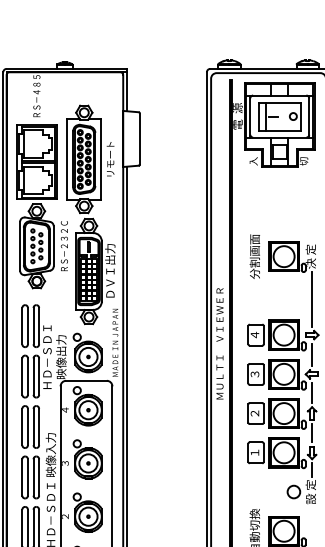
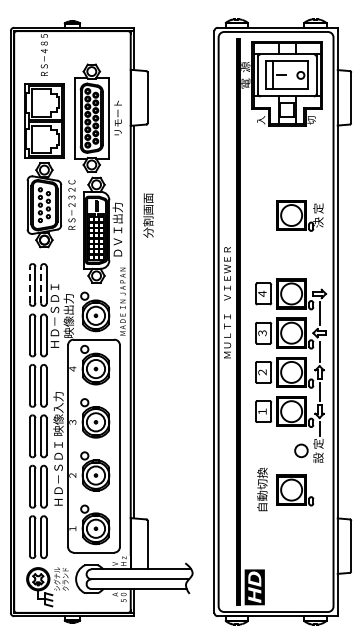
text: (254, 256) -> (148, 215), moved
line: (311, 299) -> (319, 258), removed
line: (21, 325) -> (29, 284), solid -> dashed
line: (33, 325) -> (41, 284), solid -> dashed

